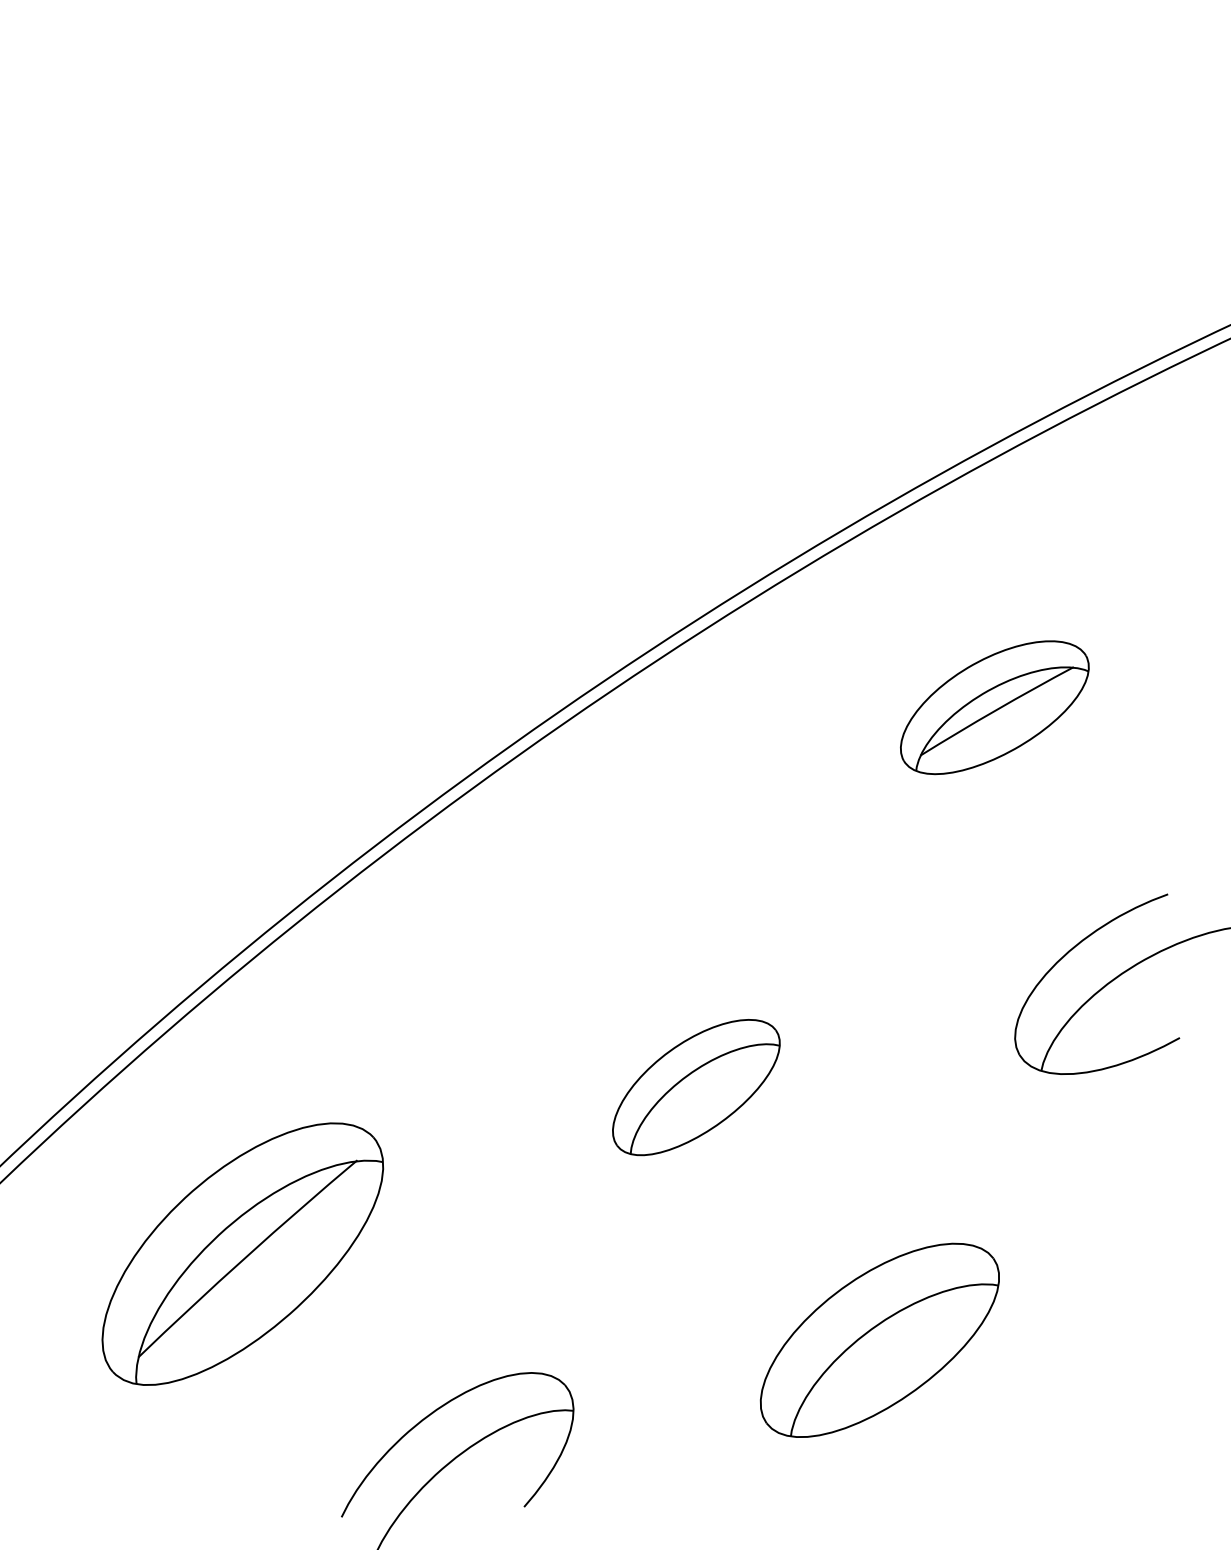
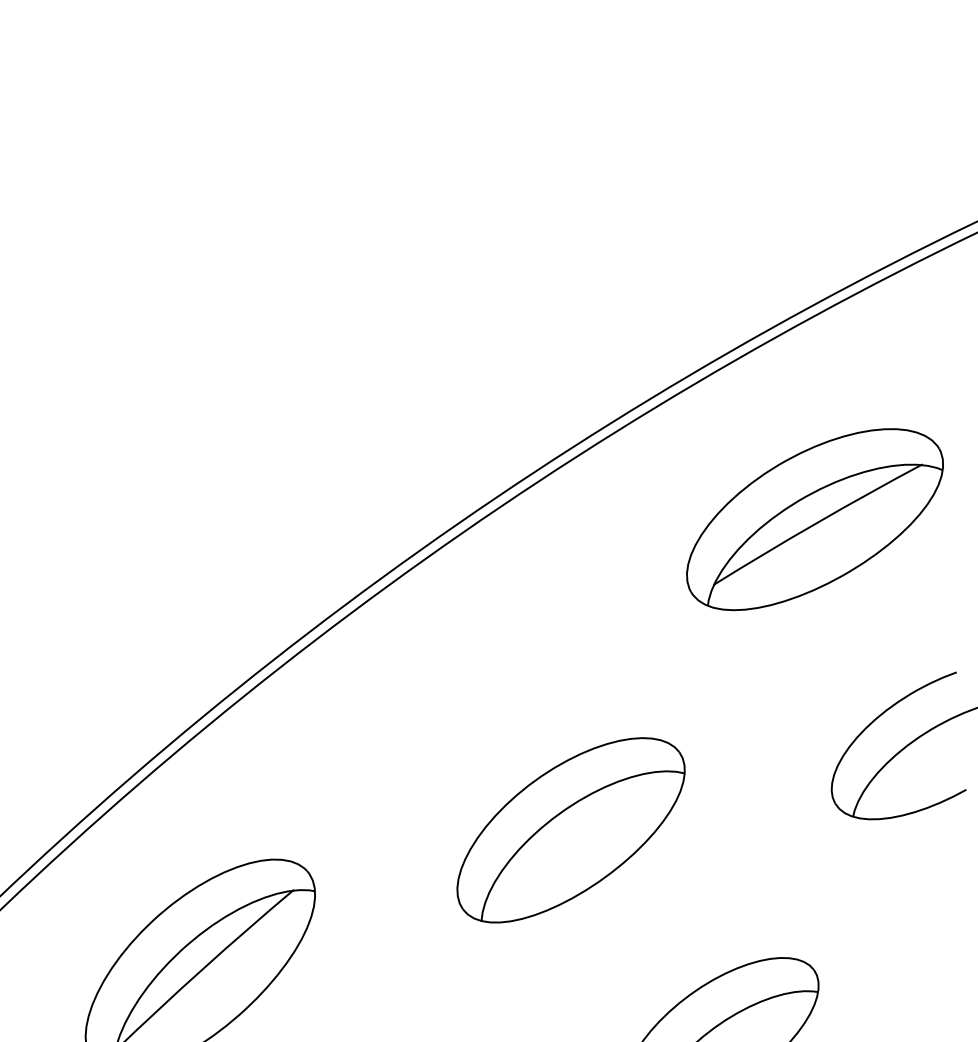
part: (994, 707) -> (814, 519), size x1.67
part: (696, 1087) -> (571, 830), size x1.67

